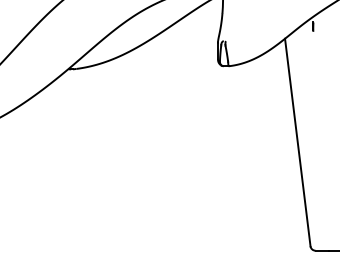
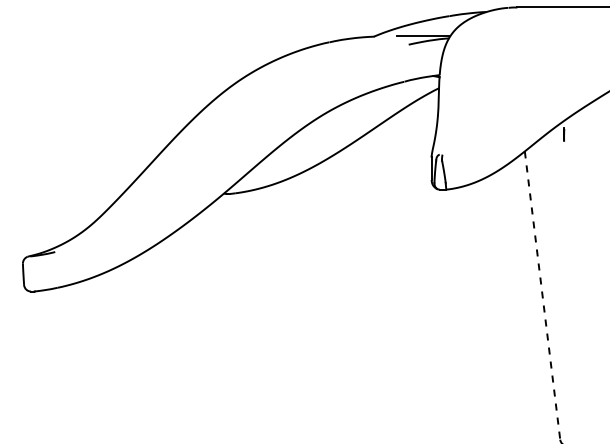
line: (297, 143) -> (542, 296), solid -> dashed

